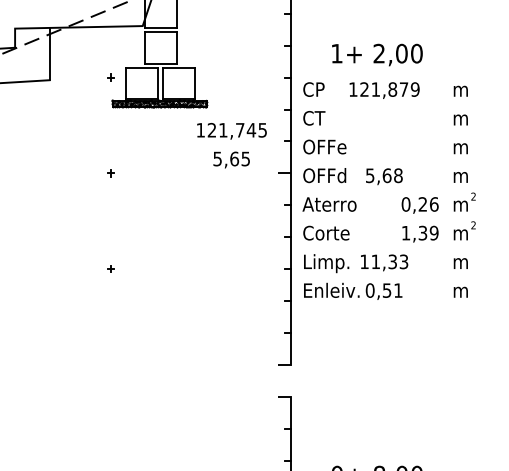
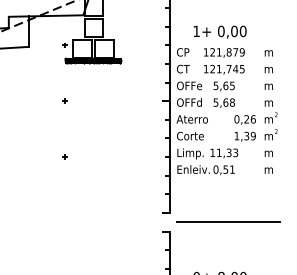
text: (377, 53) -> (220, 31), 2,00 -> 0,00
text: (232, 144) -> (224, 77), moved
line: (391, 381) -> (228, 222), added

